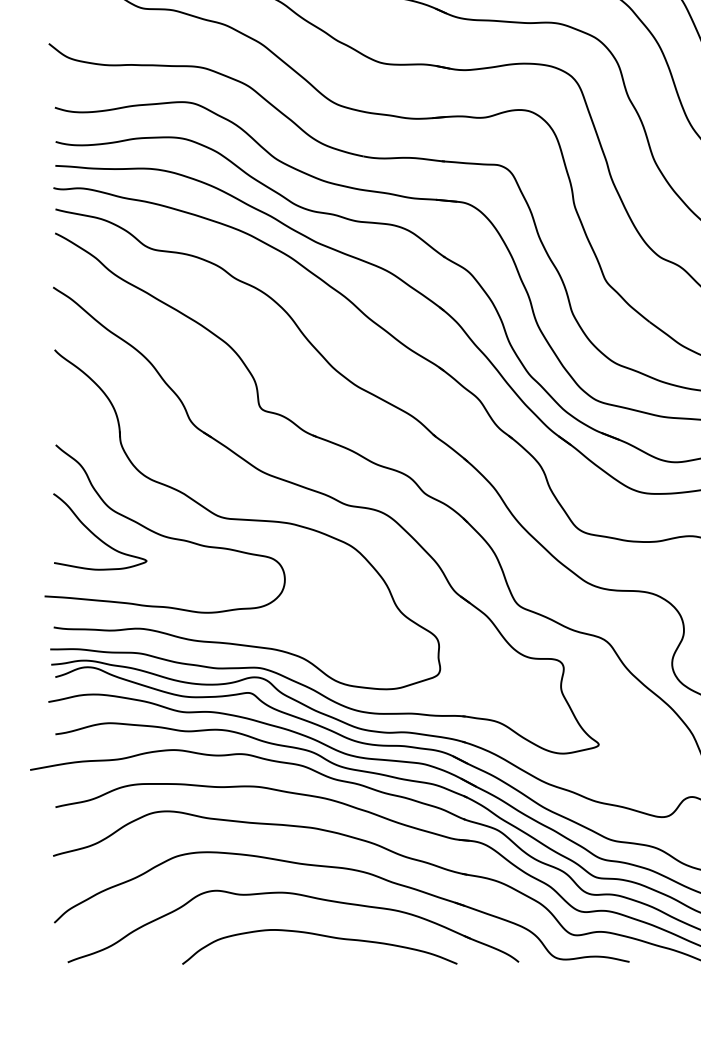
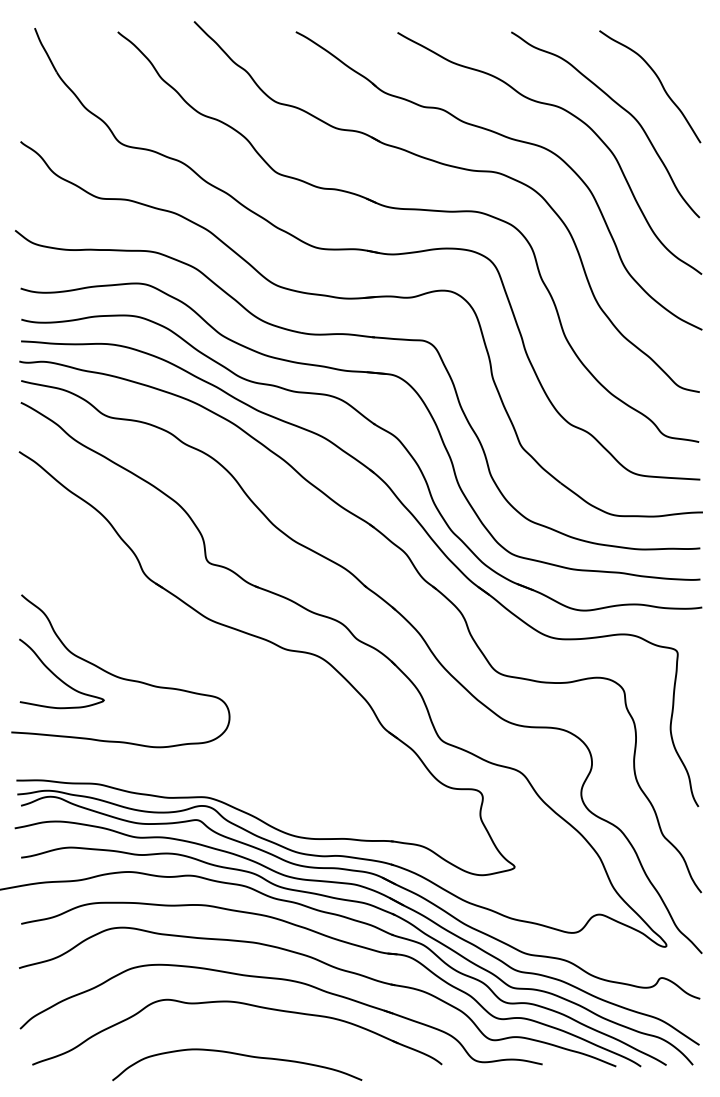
part: (247, 519) -> (195, 662), removed
curve: (321, 936) -> (238, 1055), moved

